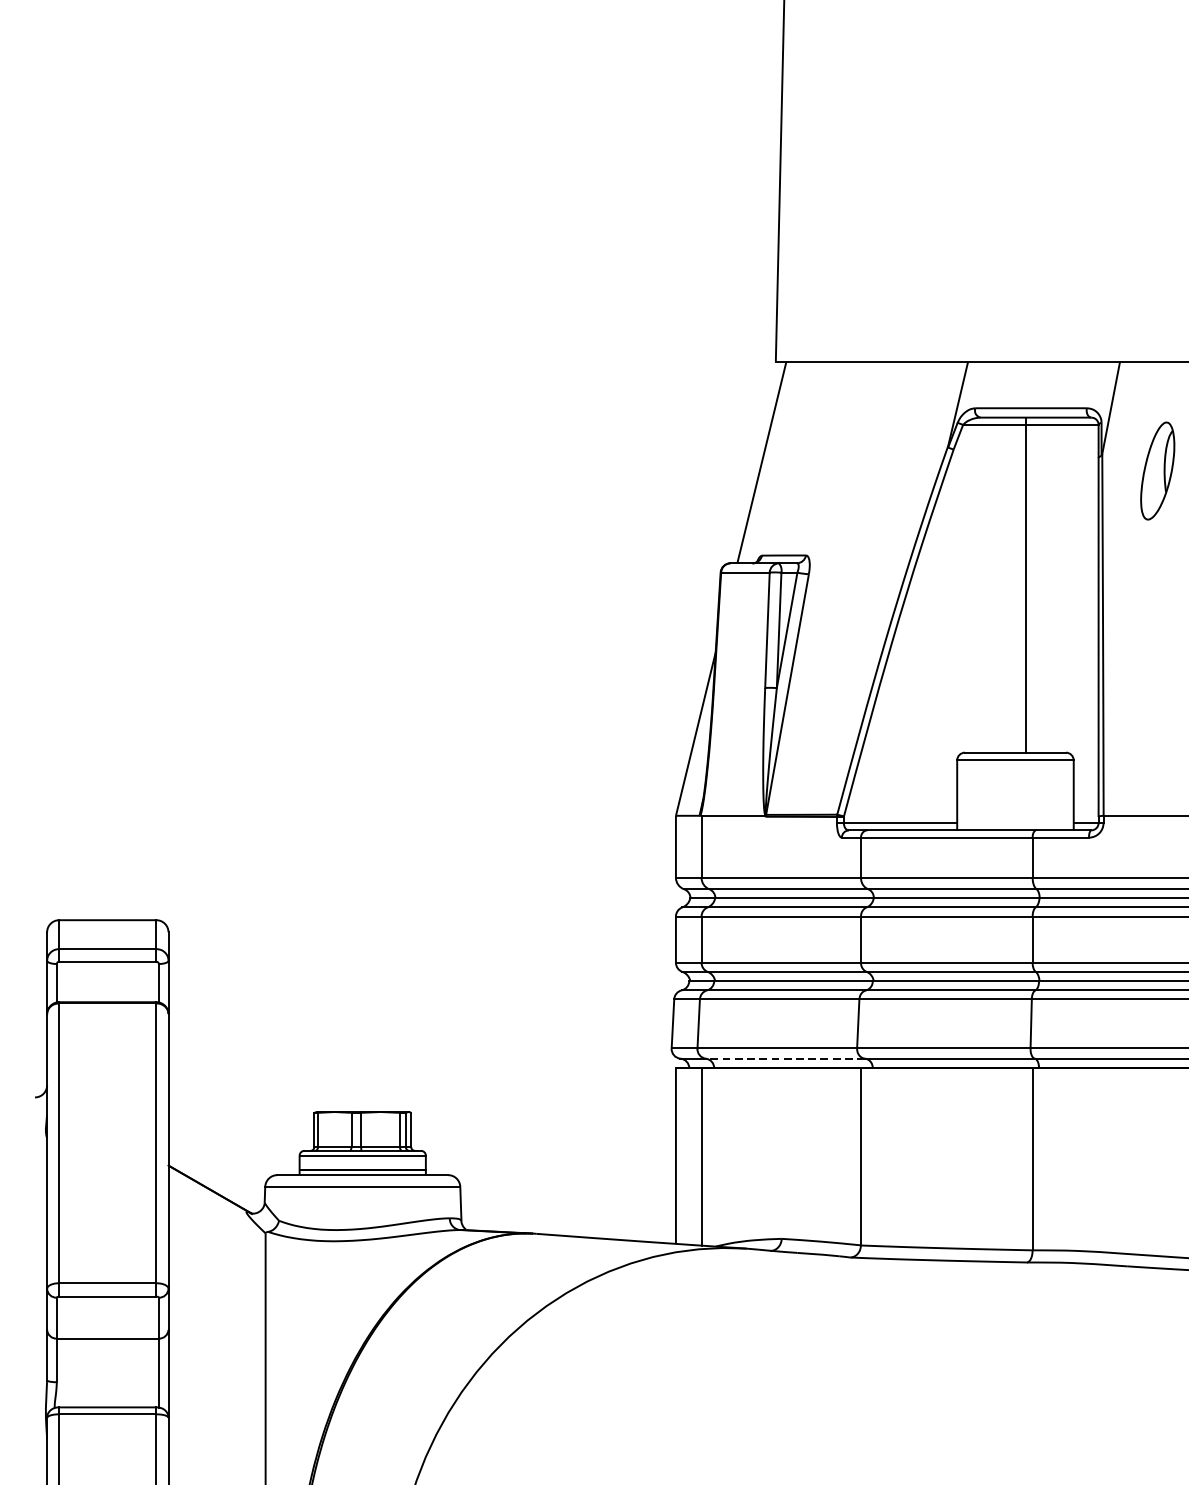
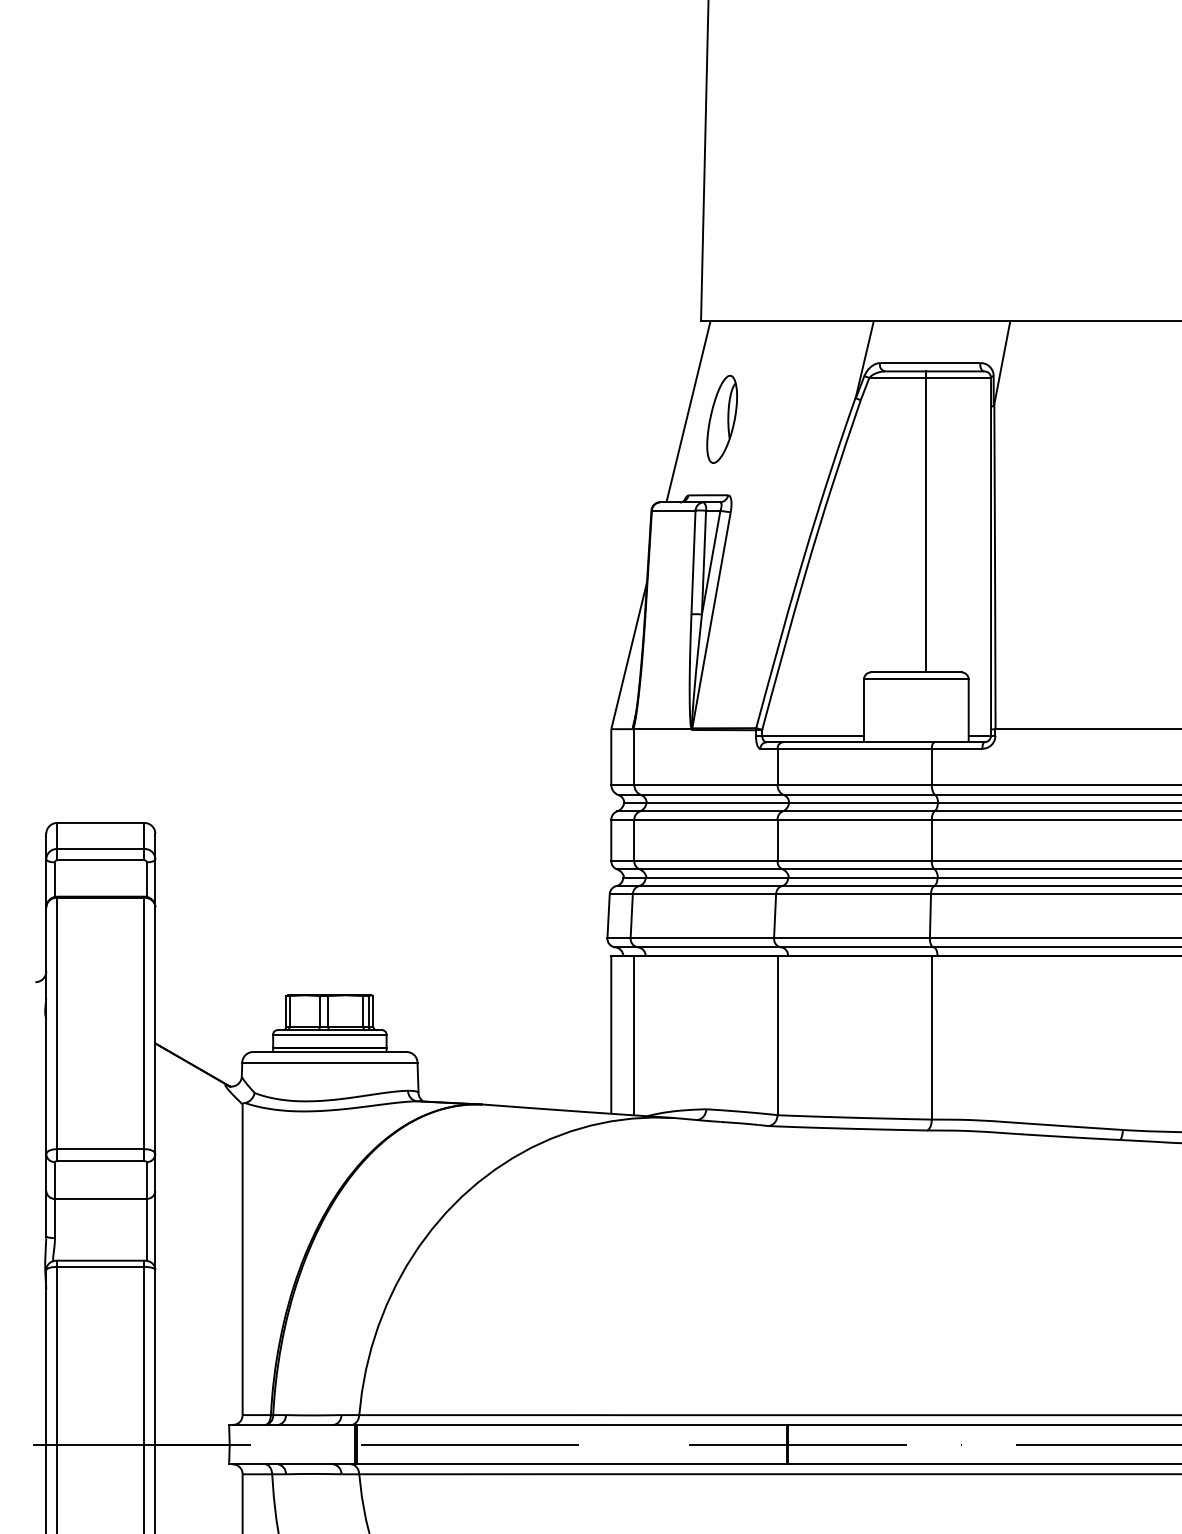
part: (1156, 470) -> (721, 418), moved
line: (785, 1058) -> (709, 947), dashed -> solid

